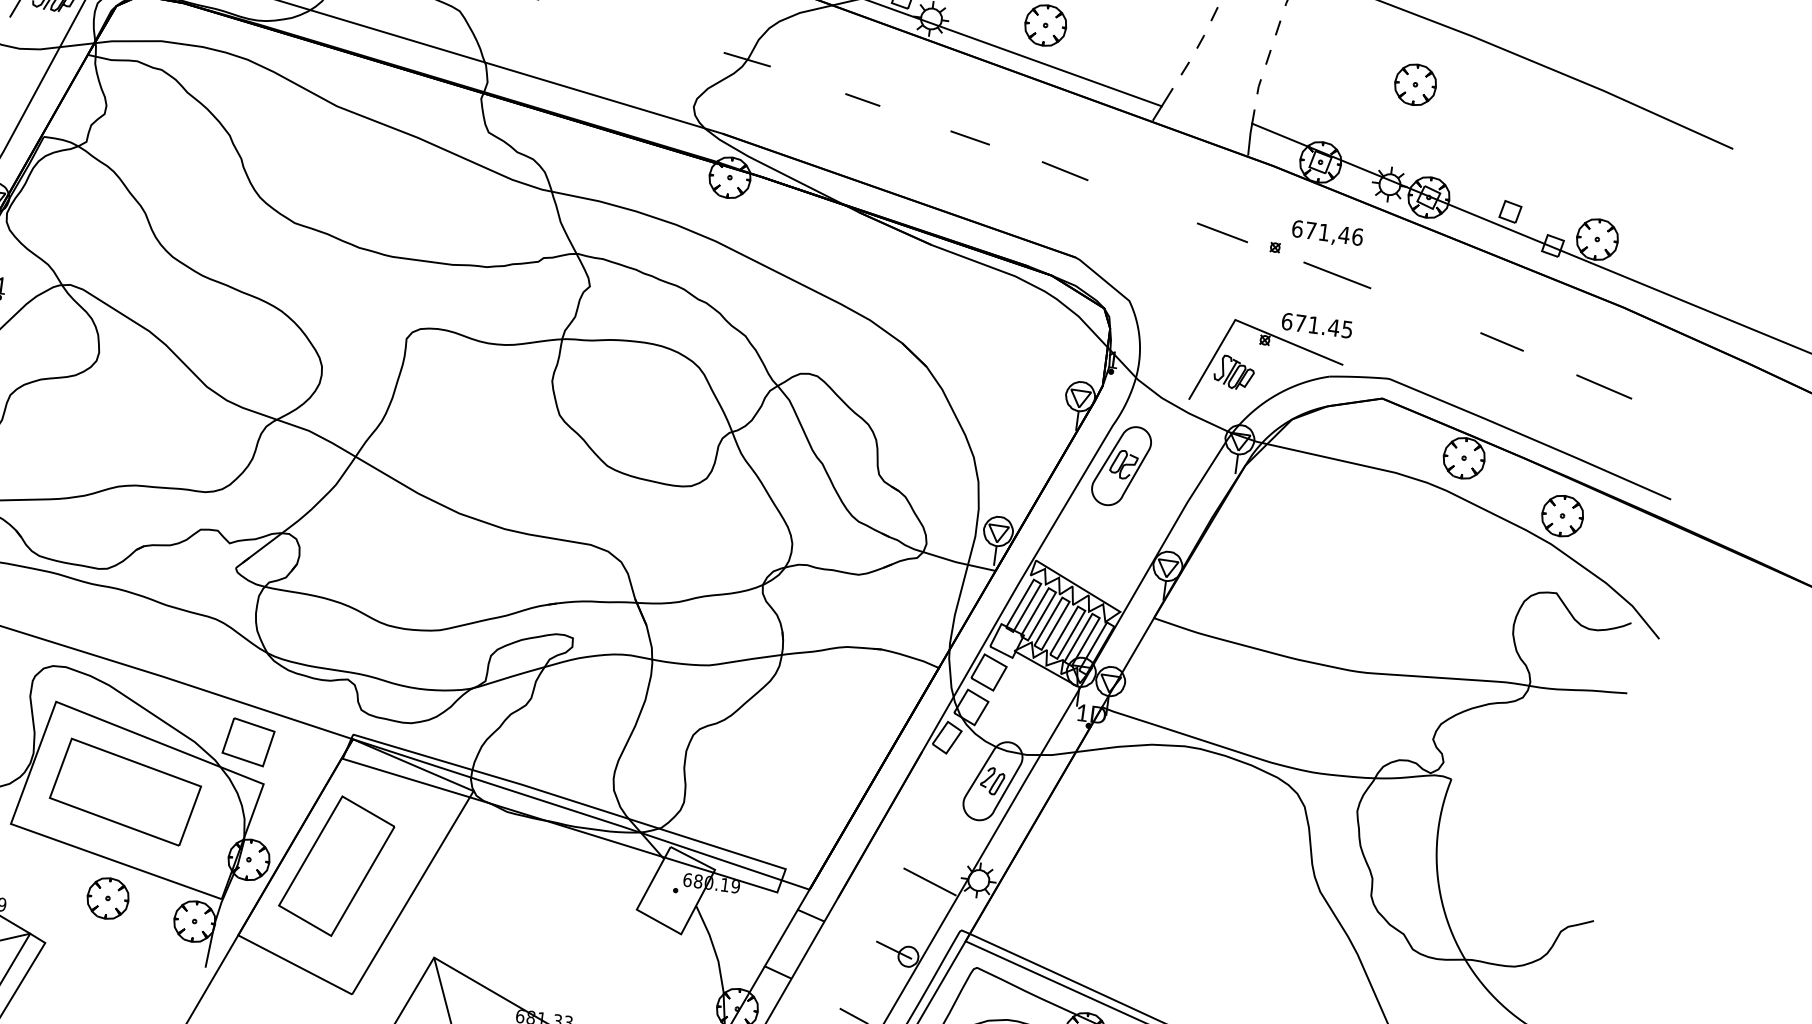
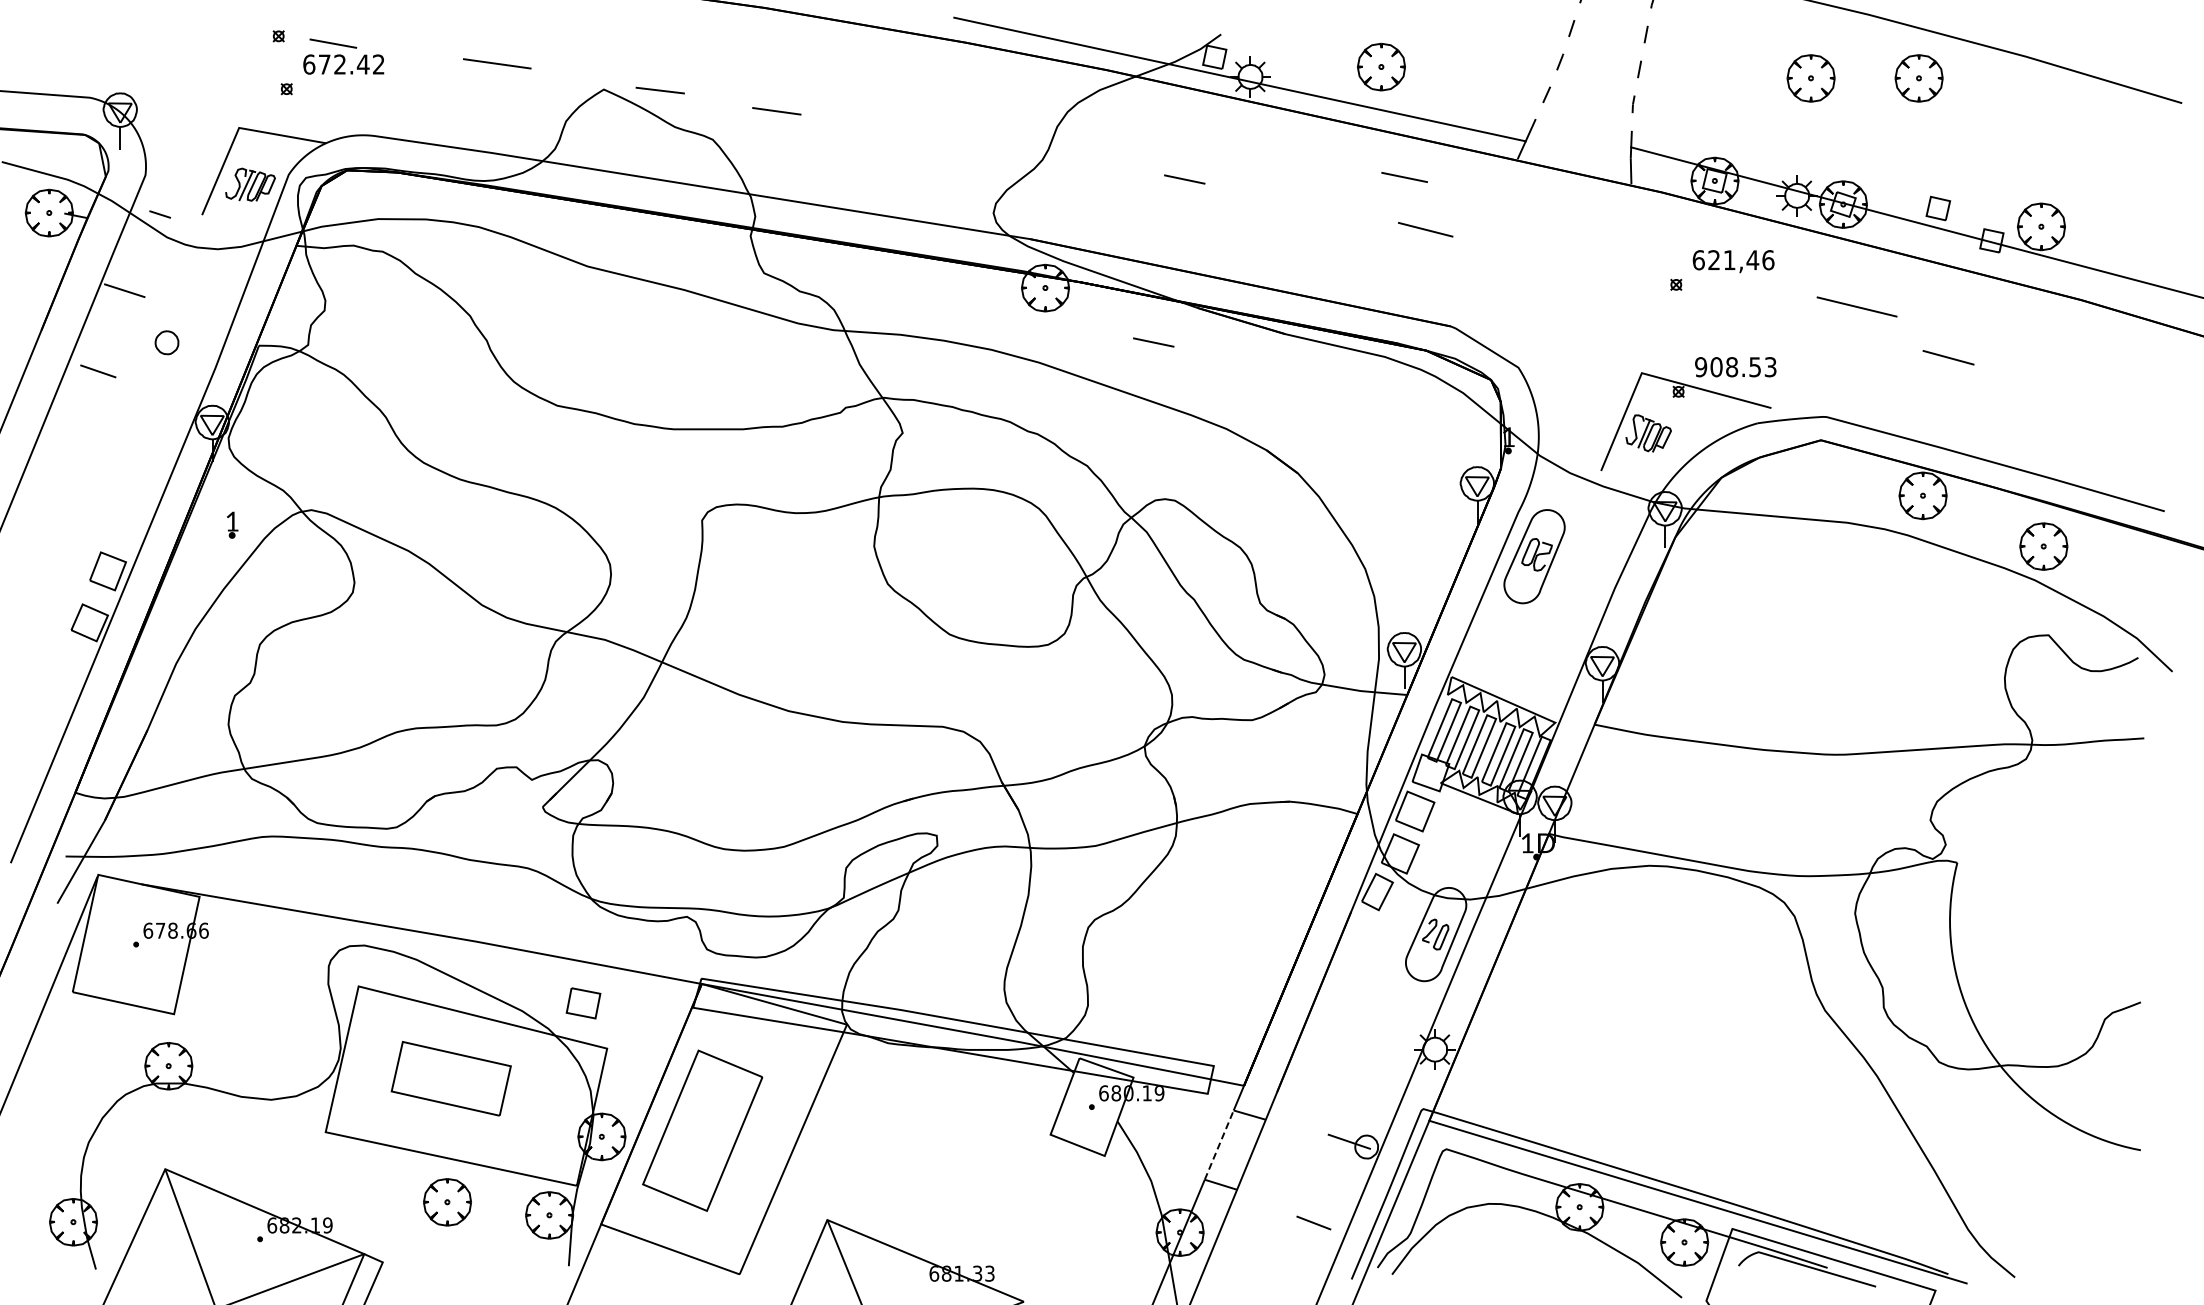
line: (746, 59) -> (1046, 151), removed
part: (1508, 97) -> (1918, 78), added
line: (970, 138) -> (1404, 177), moved
text: (1310, 230) -> (1713, 260), 671,46 -> 621,46
line: (1222, 232) -> (1613, 275), removed
line: (817, 237) -> (1153, 342), added
line: (1336, 274) -> (1856, 306), moved
text: (1316, 325) -> (1735, 367), 671.45 -> 908.53
line: (1604, 387) -> (2071, 393), removed
part: (248, 742) -> (583, 1003), size x0.6
part: (125, 792) -> (451, 1078), size x0.7
line: (929, 881) -> (1379, 1058), removed
line: (781, 938) -> (1219, 1145), solid -> dashed

